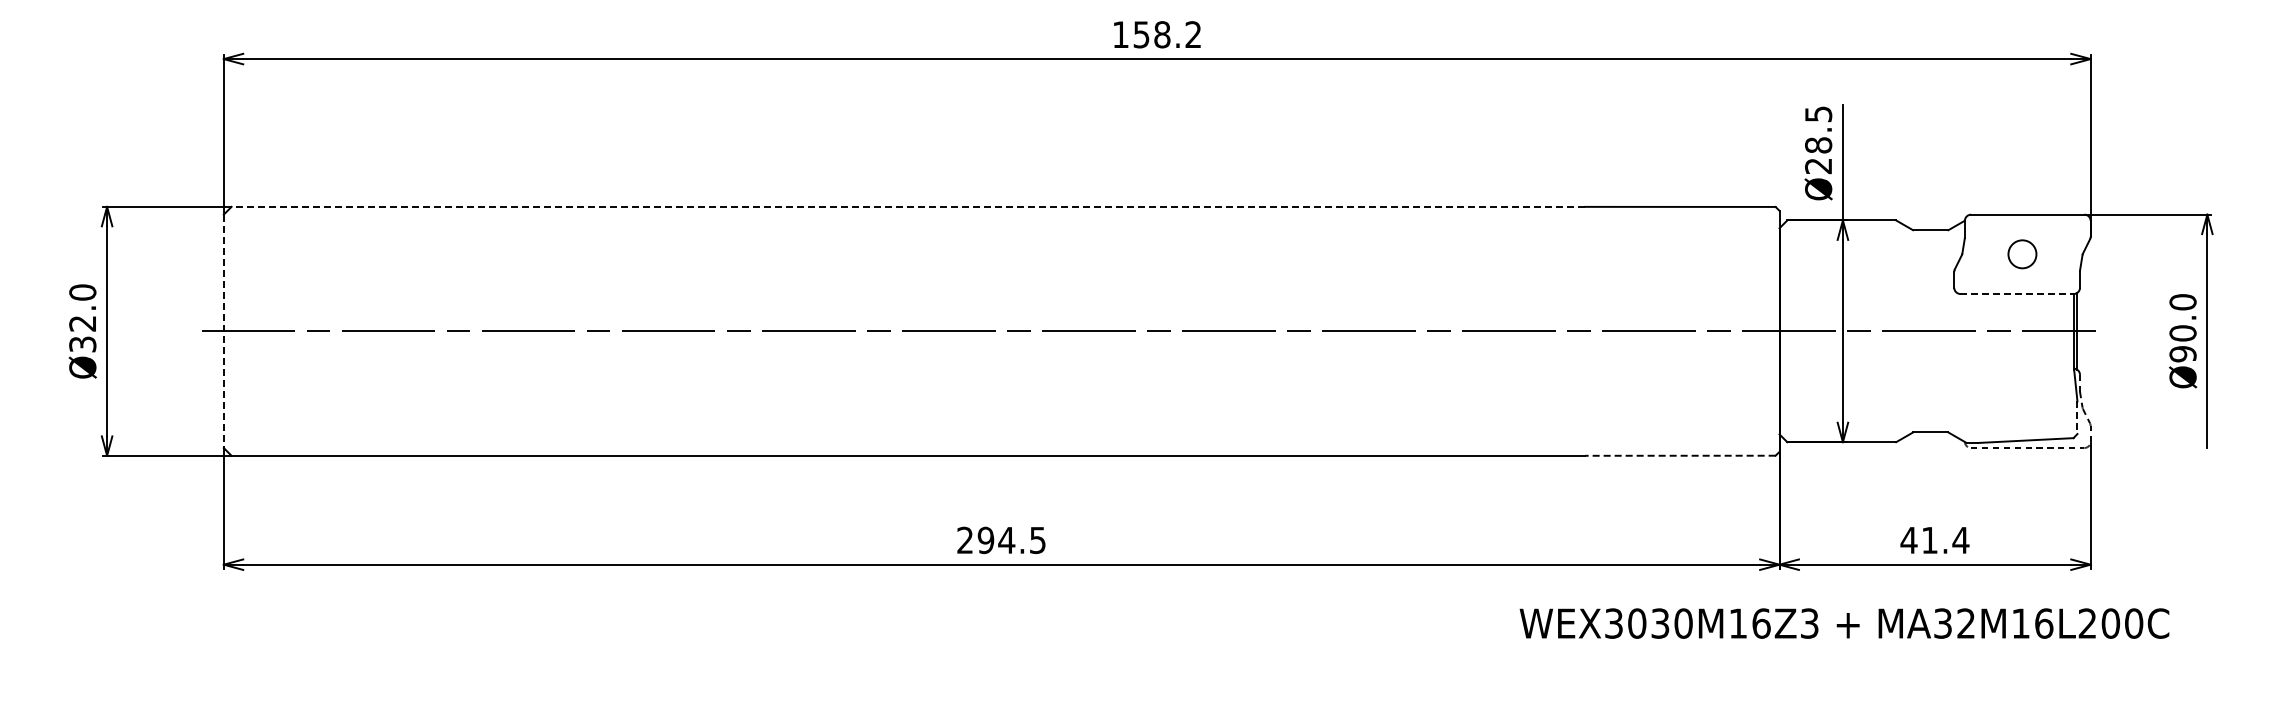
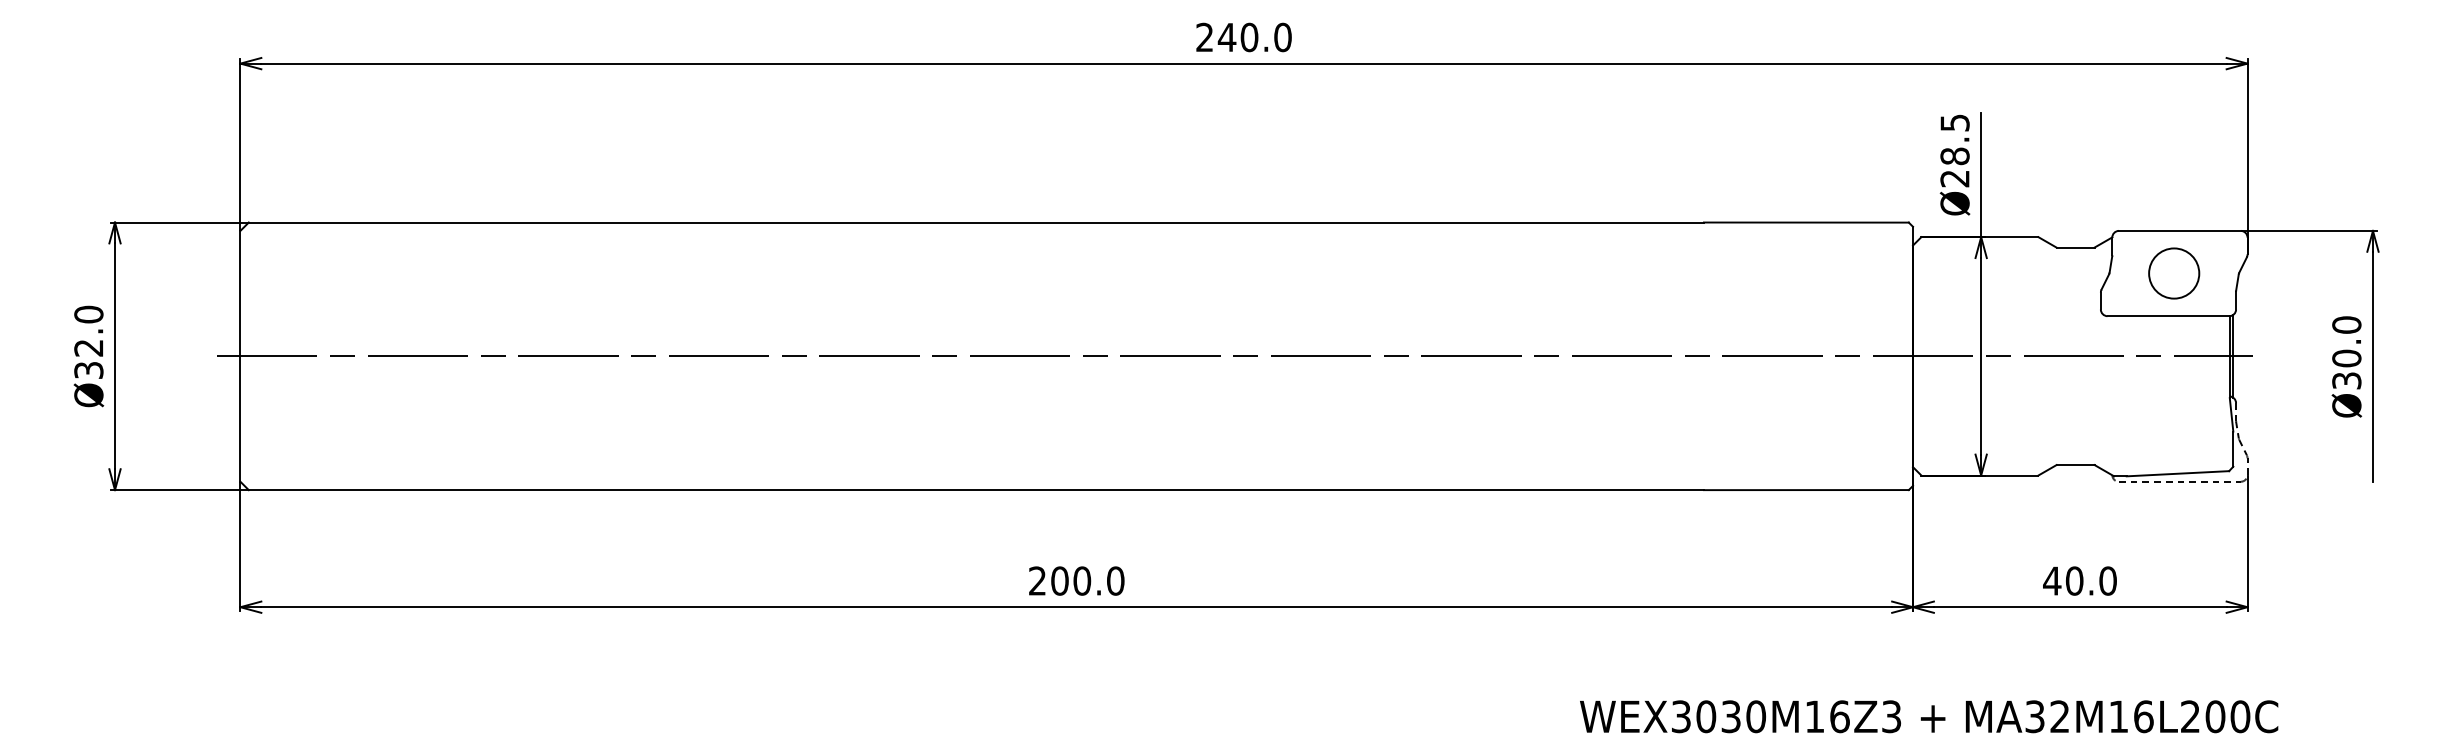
text: (1157, 34) -> (1244, 37), 158.2 -> 240.0
line: (908, 206) -> (976, 222), dashed -> solid
circle: (2022, 254) -> (2174, 273), size x1.67
line: (2017, 294) -> (2168, 316), dashed -> solid
line: (223, 331) -> (240, 356), dashed -> solid
text: (2182, 354) -> (2346, 381), Ø90.0 -> Ø30.0
line: (2077, 418) -> (2233, 450), dashed -> solid
line: (1679, 455) -> (1805, 489), dashed -> solid
text: (1945, 539) -> (2091, 580), 41.4 -> 40.0
text: (1011, 540) -> (1087, 581), 294.5 -> 200.0
text: (1844, 623) -> (1929, 716), moved

